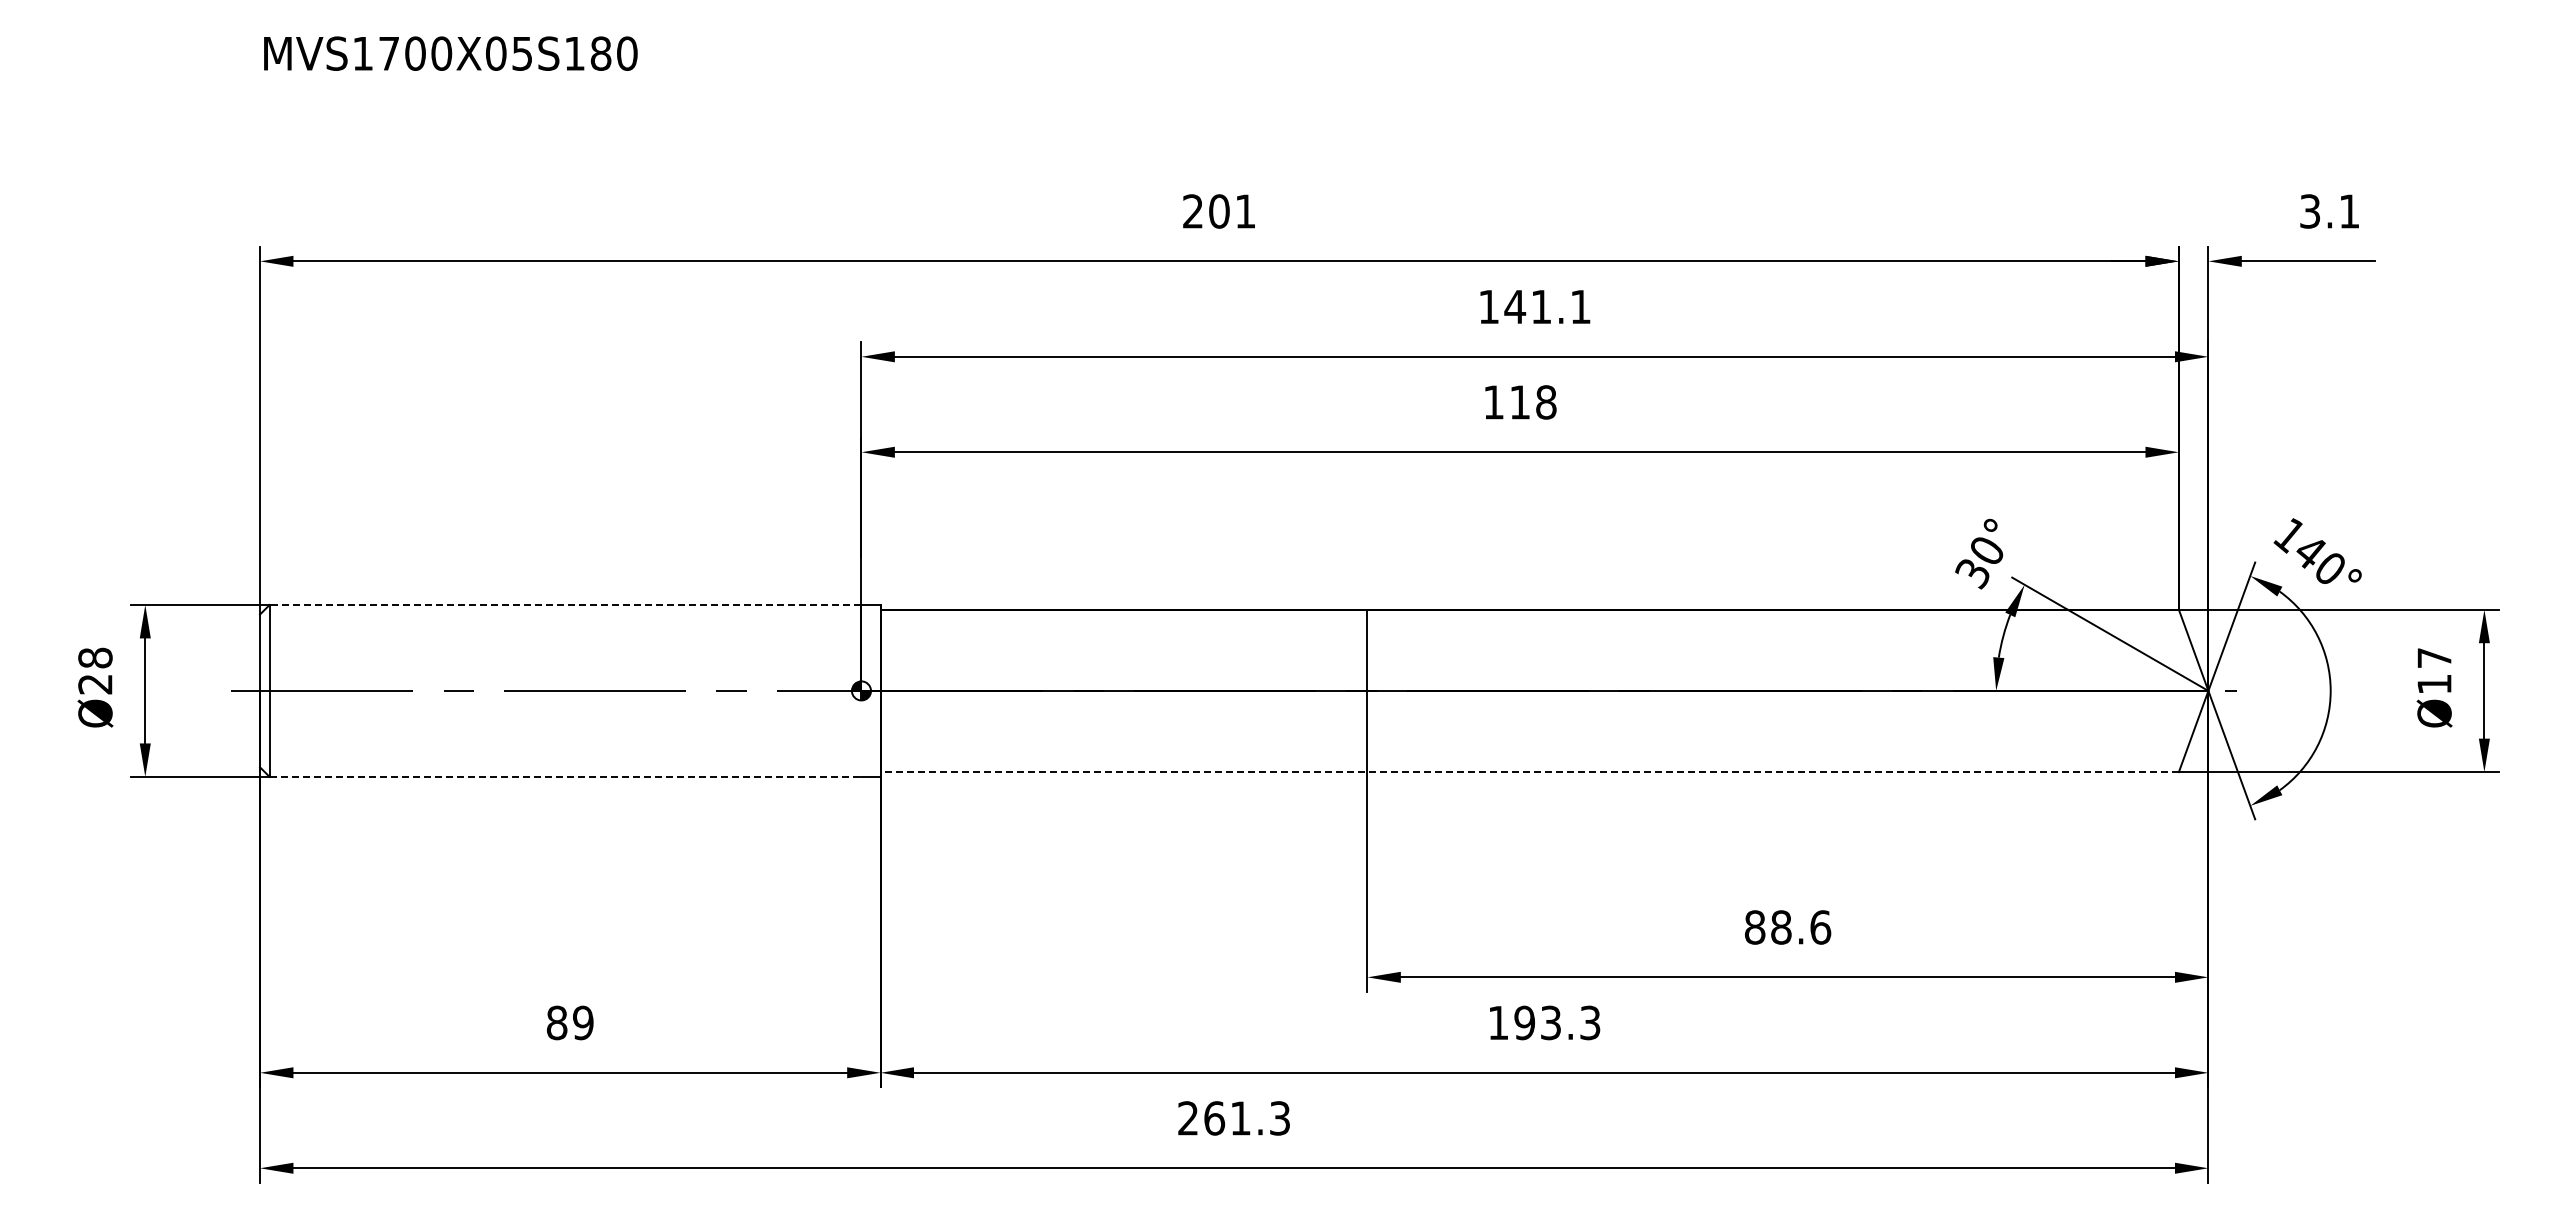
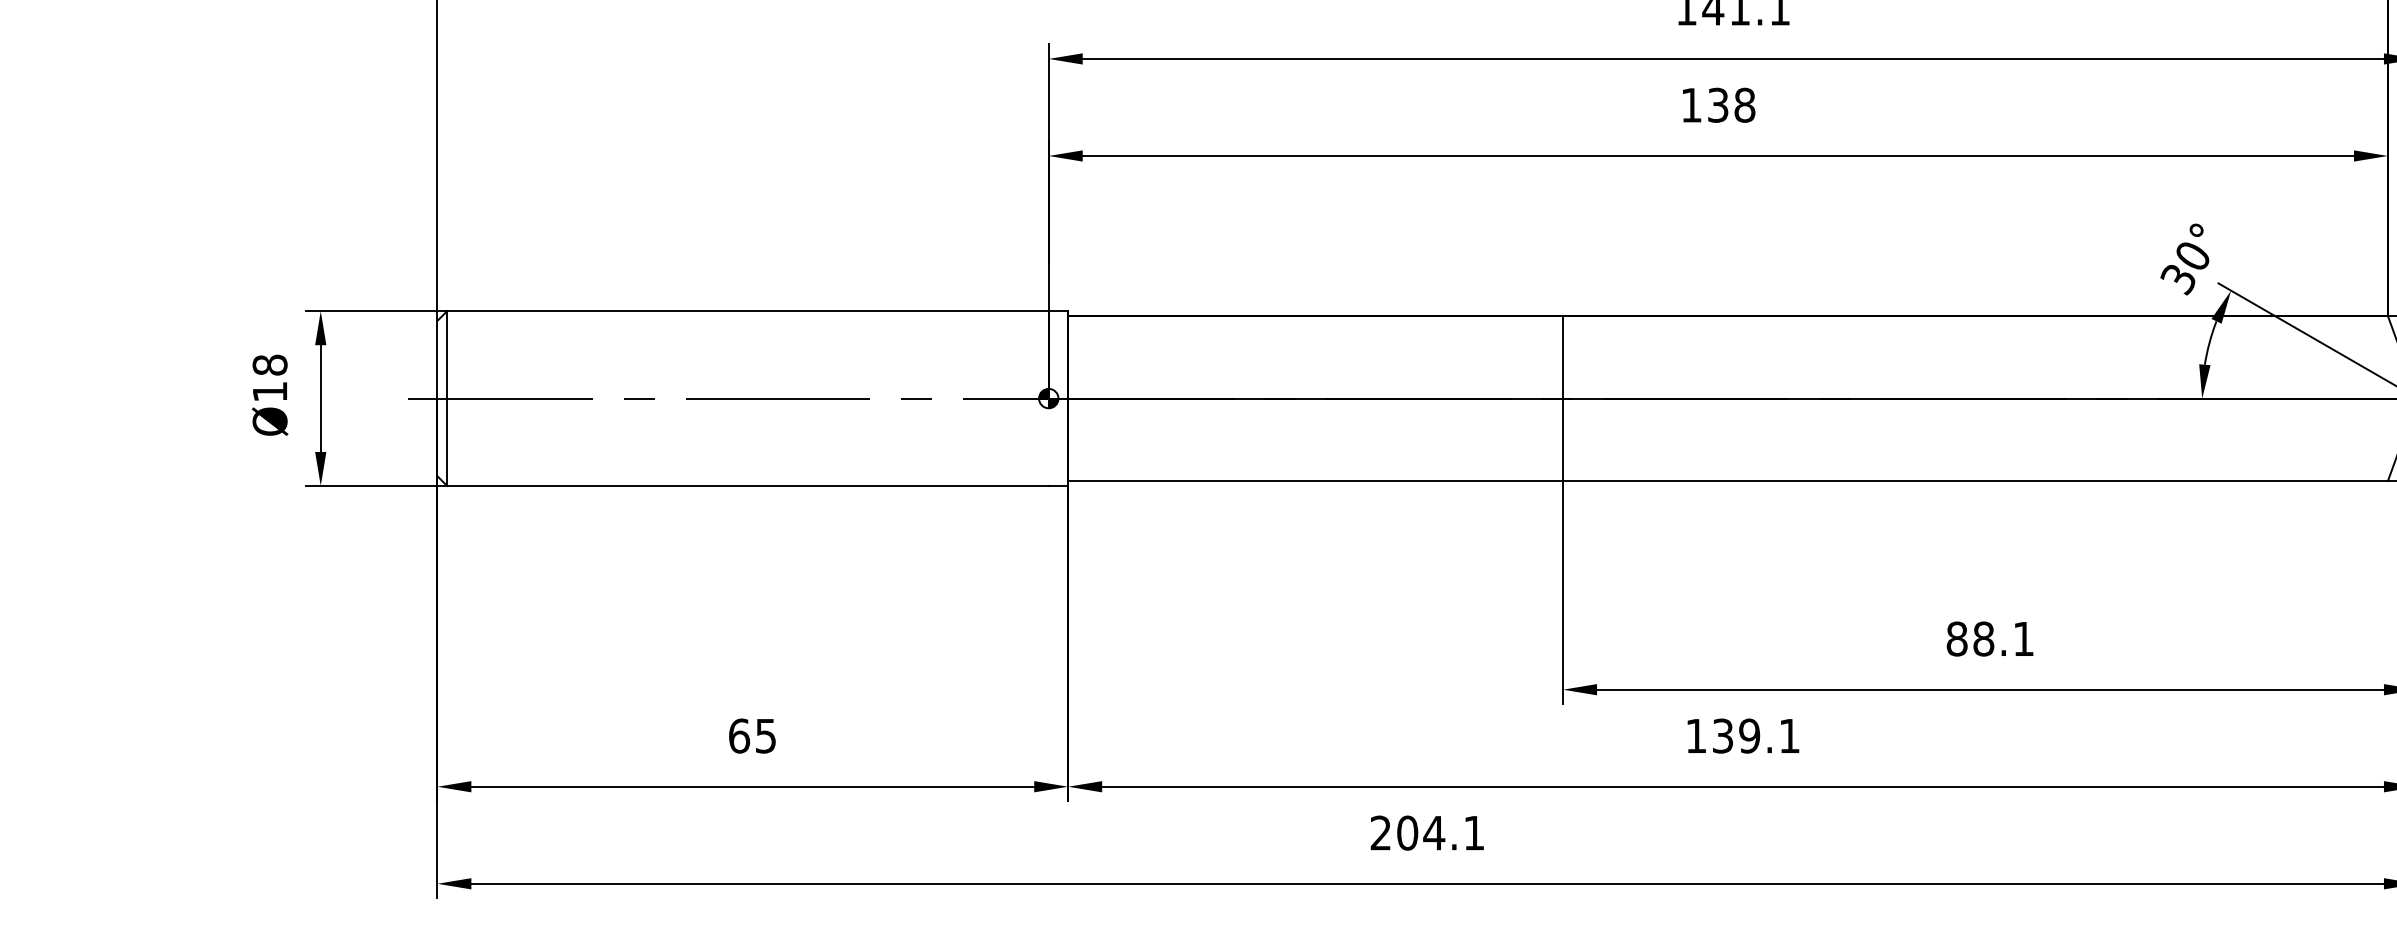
text: (1519, 402) -> (1717, 105), 118 -> 138
line: (565, 605) -> (747, 311), dashed -> solid
text: (95, 684) -> (270, 392), Ø28 -> Ø18
line: (1529, 772) -> (1727, 481), dashed -> solid
line: (565, 776) -> (747, 485), dashed -> solid
text: (1820, 927) -> (2023, 639), 88.6 -> 88.1
text: (570, 1022) -> (752, 735), 89 -> 65
text: (1557, 1022) -> (1756, 735), 193.3 -> 139.1
text: (1246, 1118) -> (1440, 833), 261.3 -> 204.1

